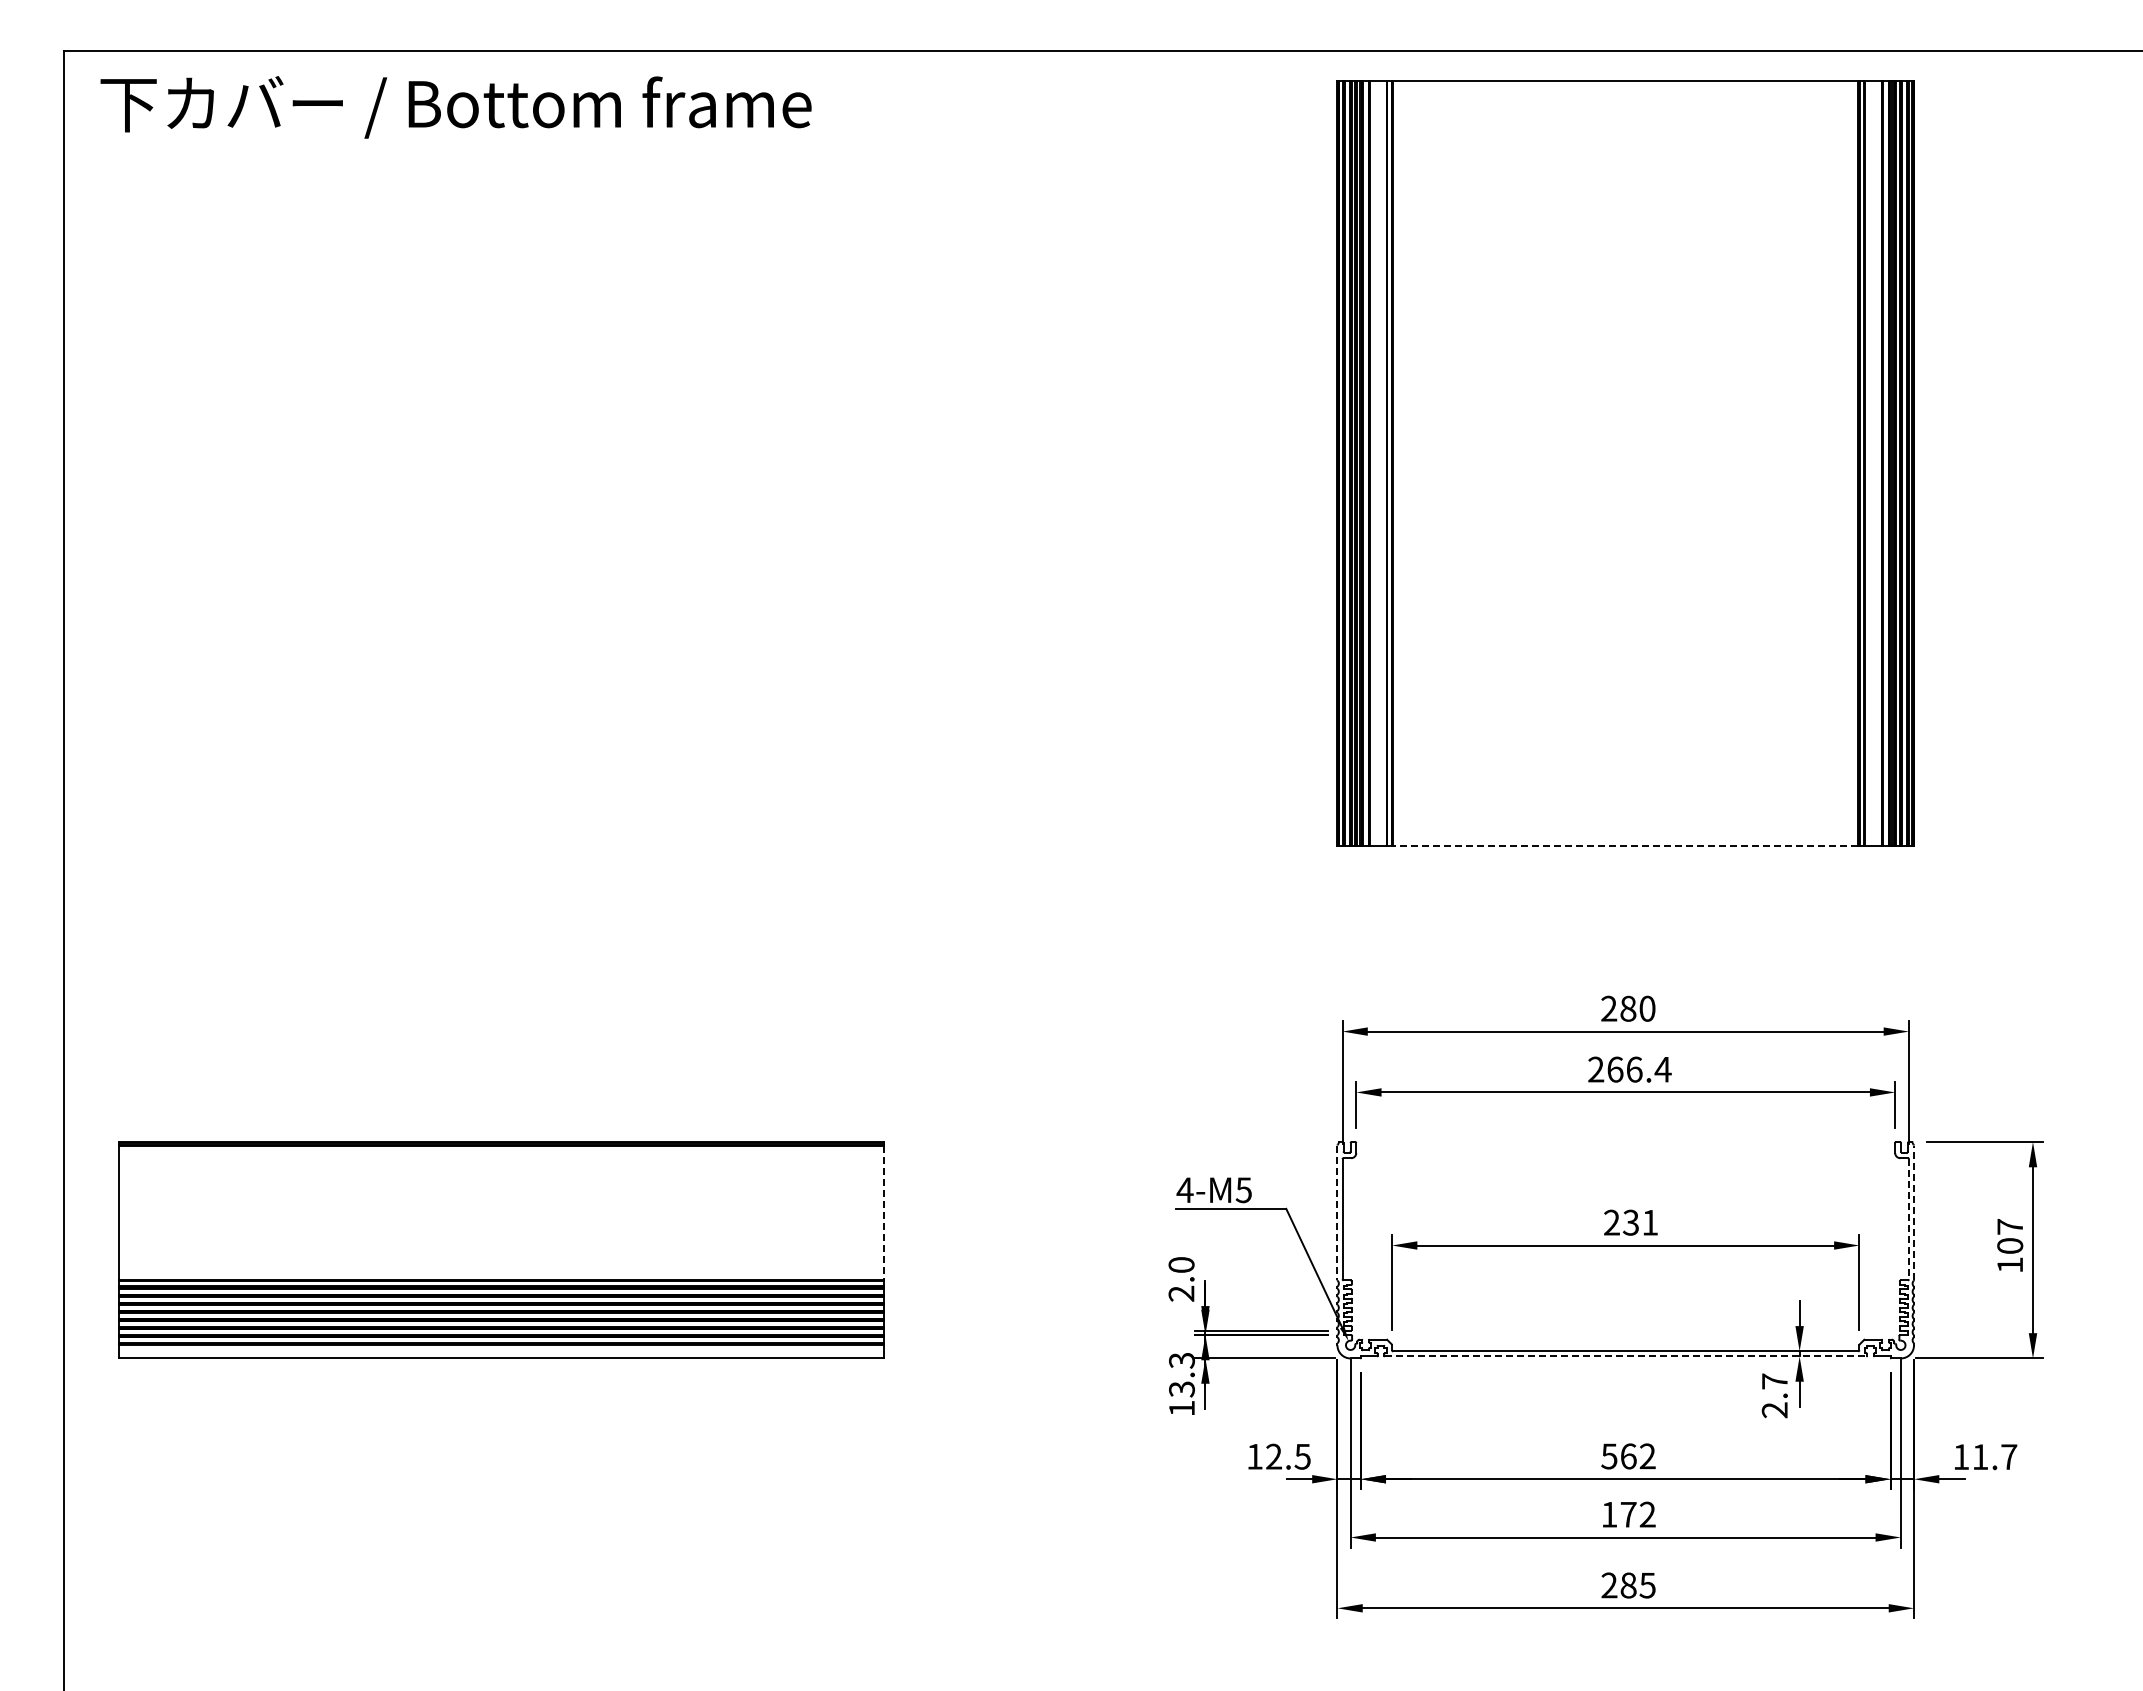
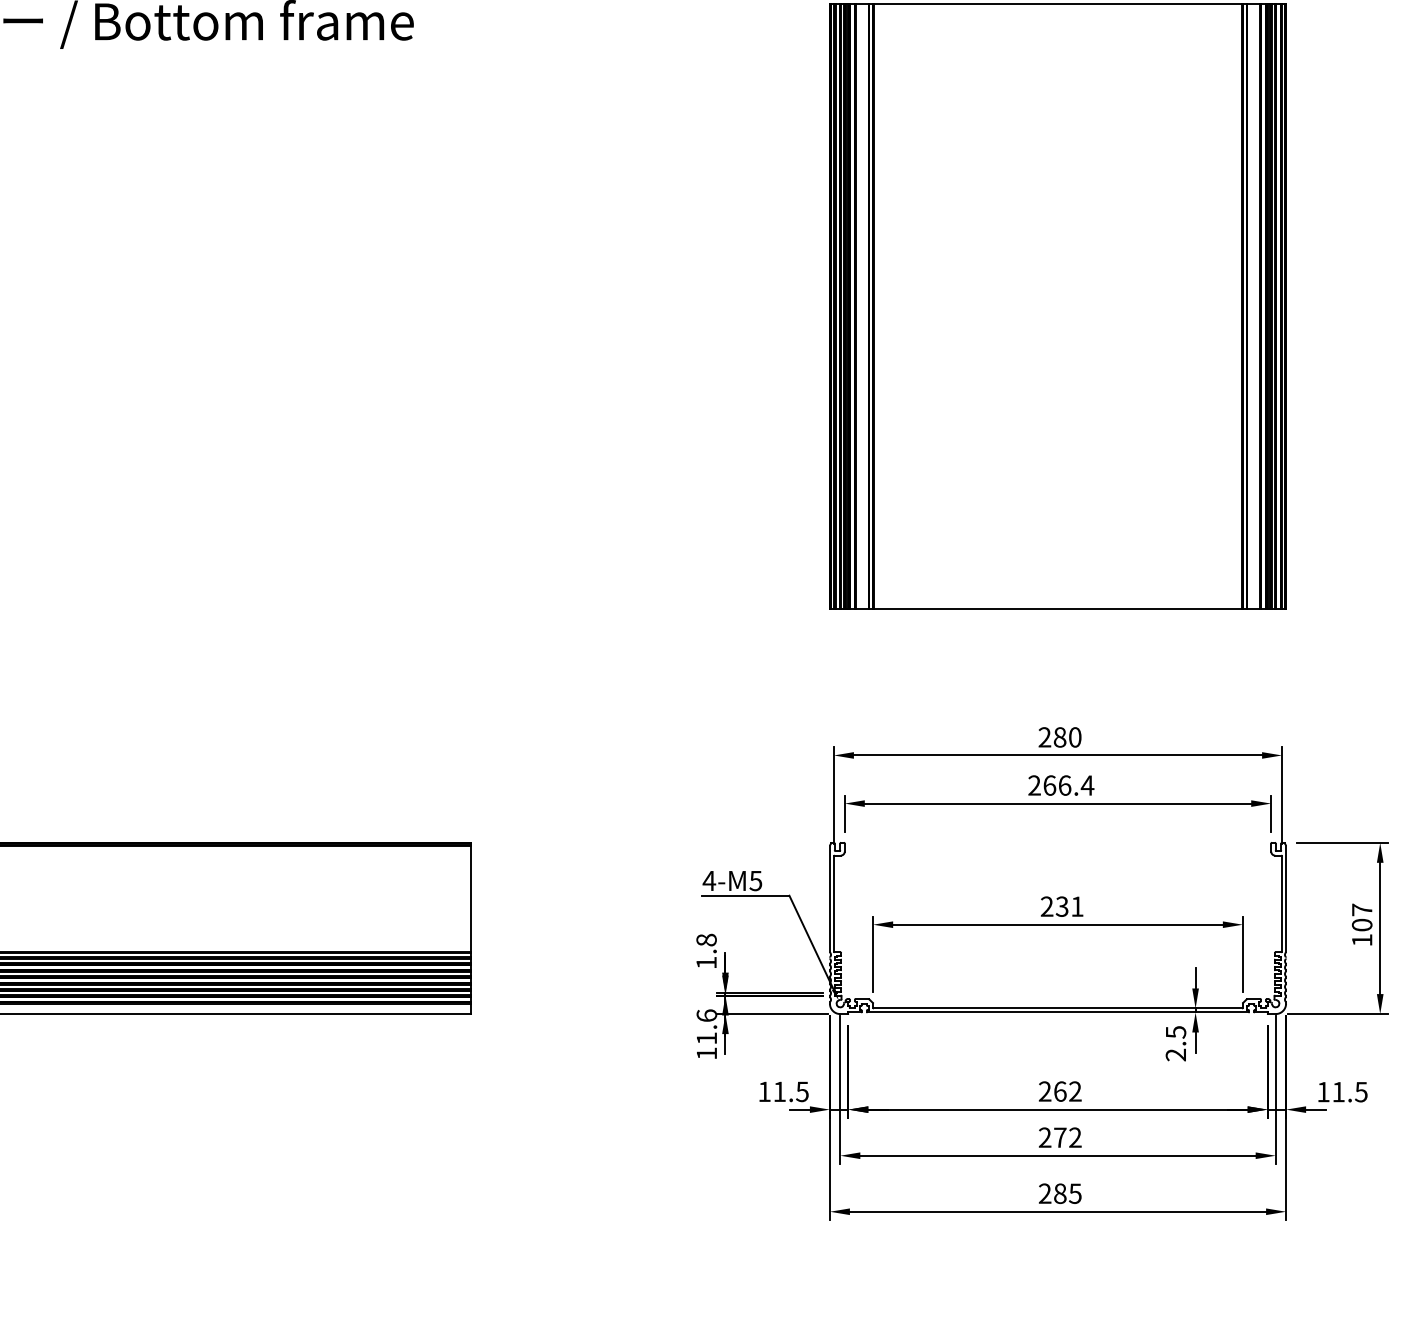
line: (1625, 845) -> (1057, 608), dashed -> solid
line: (1914, 1212) -> (1286, 898), dashed -> solid
line: (883, 1213) -> (470, 899), dashed -> solid
line: (1337, 1213) -> (829, 899), dashed -> solid
line: (1908, 1219) -> (1281, 904), dashed -> solid
text: (1181, 1279) -> (706, 951), 2.0 -> 1.8
line: (1625, 1356) -> (1057, 1012), dashed -> solid
text: (1181, 1374) -> (706, 1026), 13.3 -> 11.6
text: (1774, 1381) -> (1175, 1032), 2.7 -> 2.5
text: (1273, 1456) -> (779, 1091), 12.5 -> 11.5
text: (1609, 1456) -> (1045, 1091), 562 -> 262
text: (2009, 1457) -> (1361, 1092), 11.7 -> 11.5
text: (1609, 1514) -> (1045, 1137), 172 -> 272

